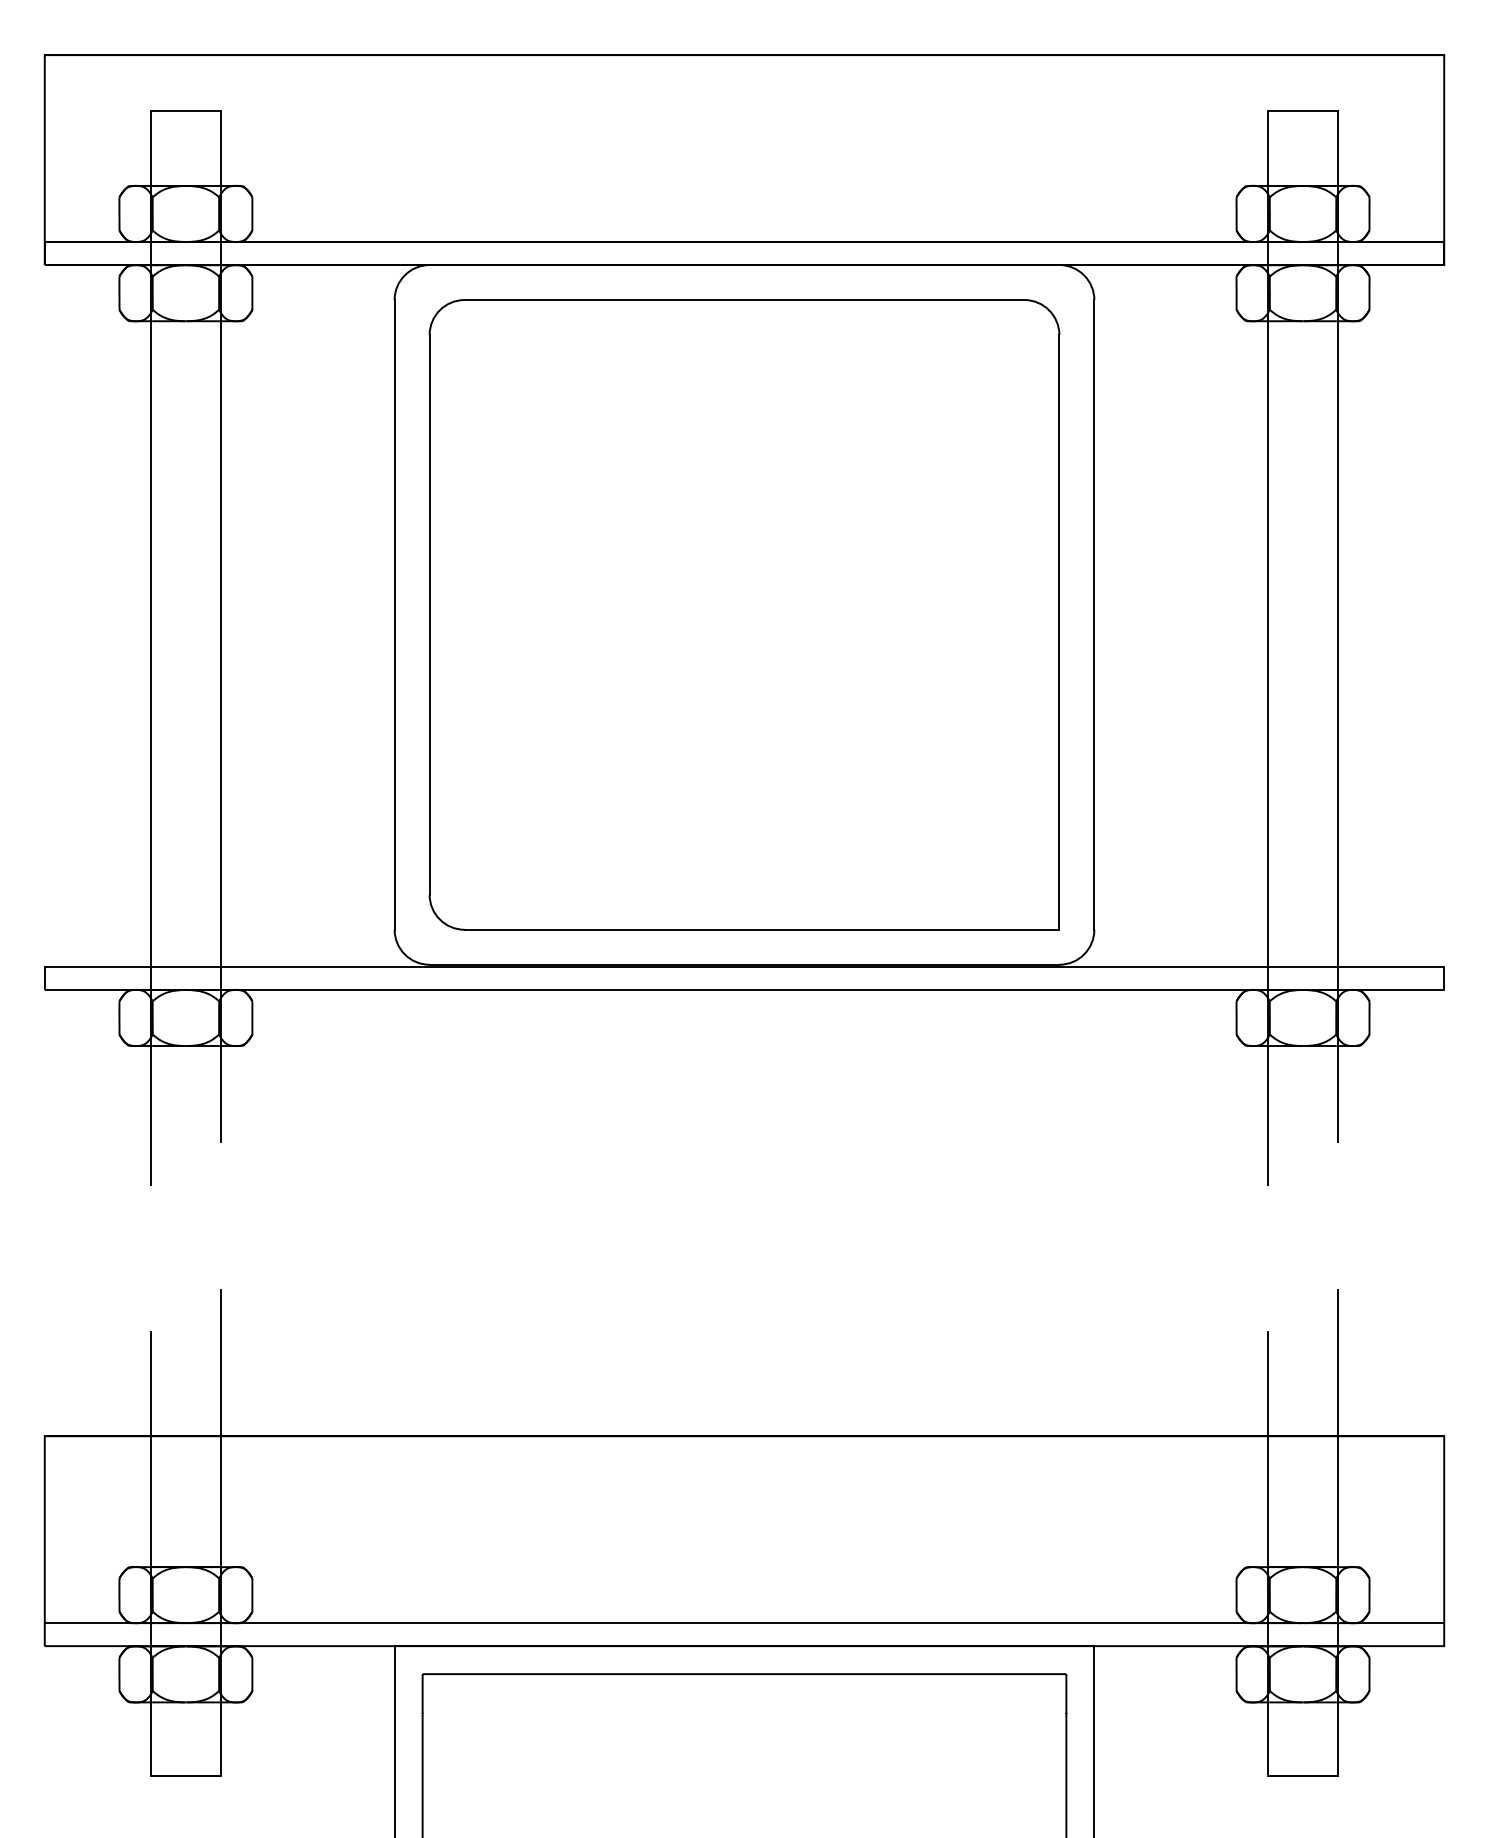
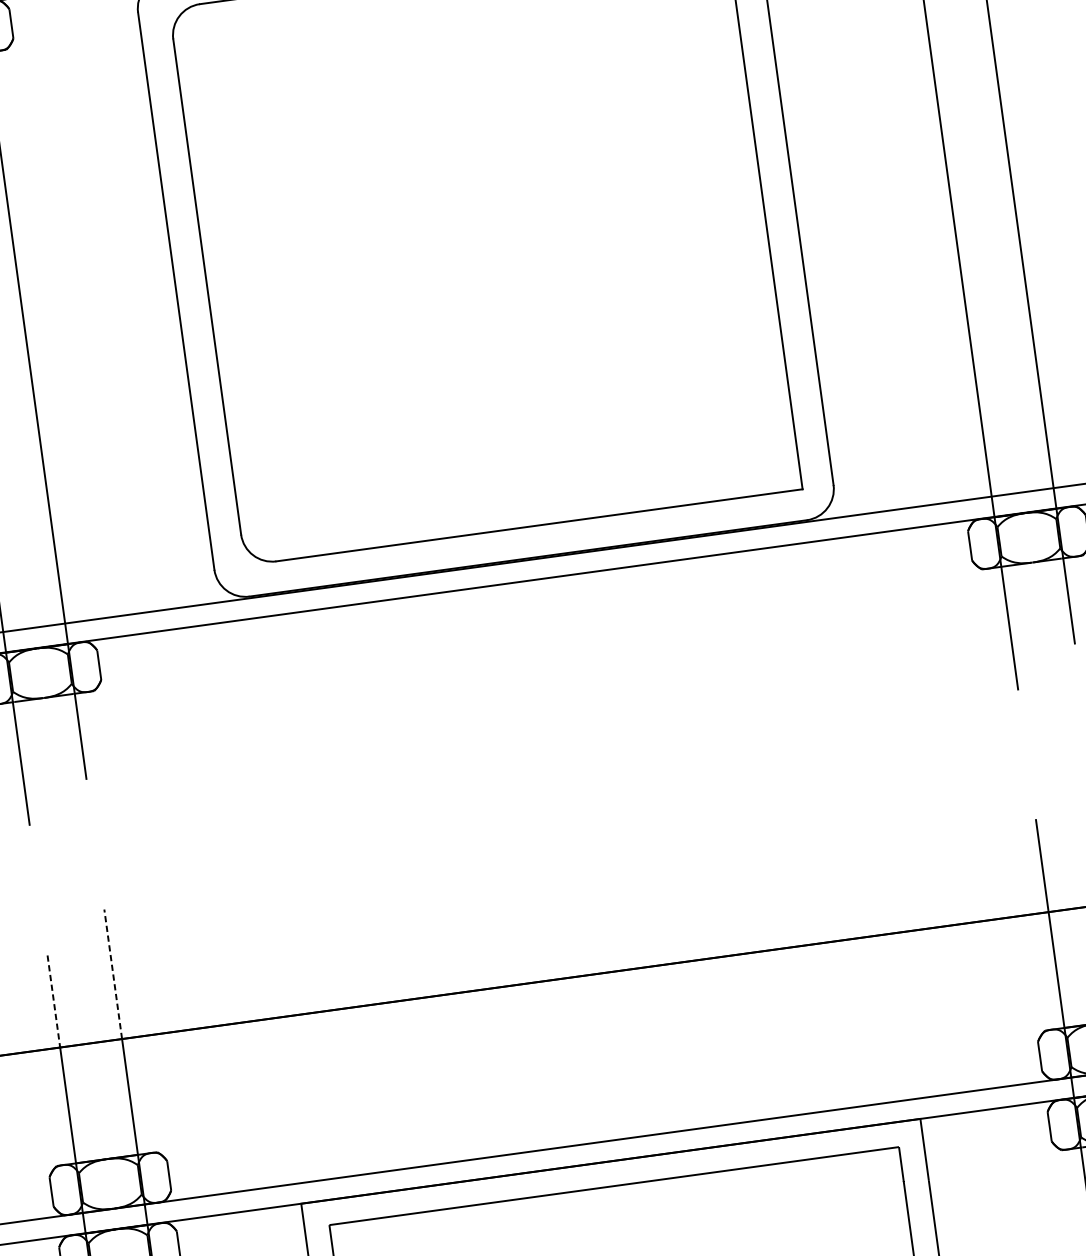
line: (220, 1362) -> (112, 973), solid -> dashed
line: (150, 1384) -> (53, 1001), solid -> dashed

